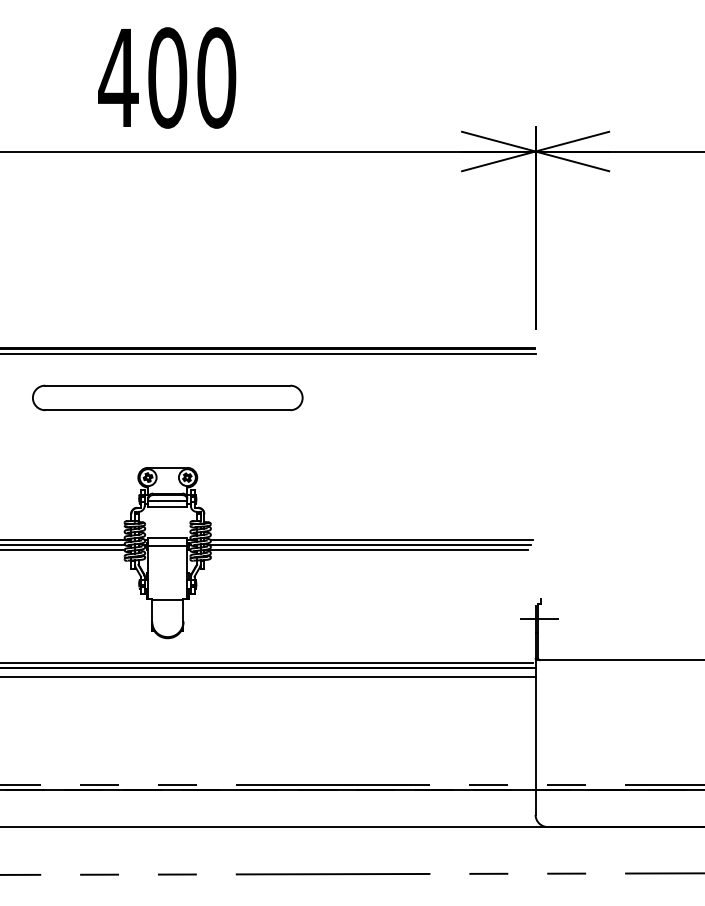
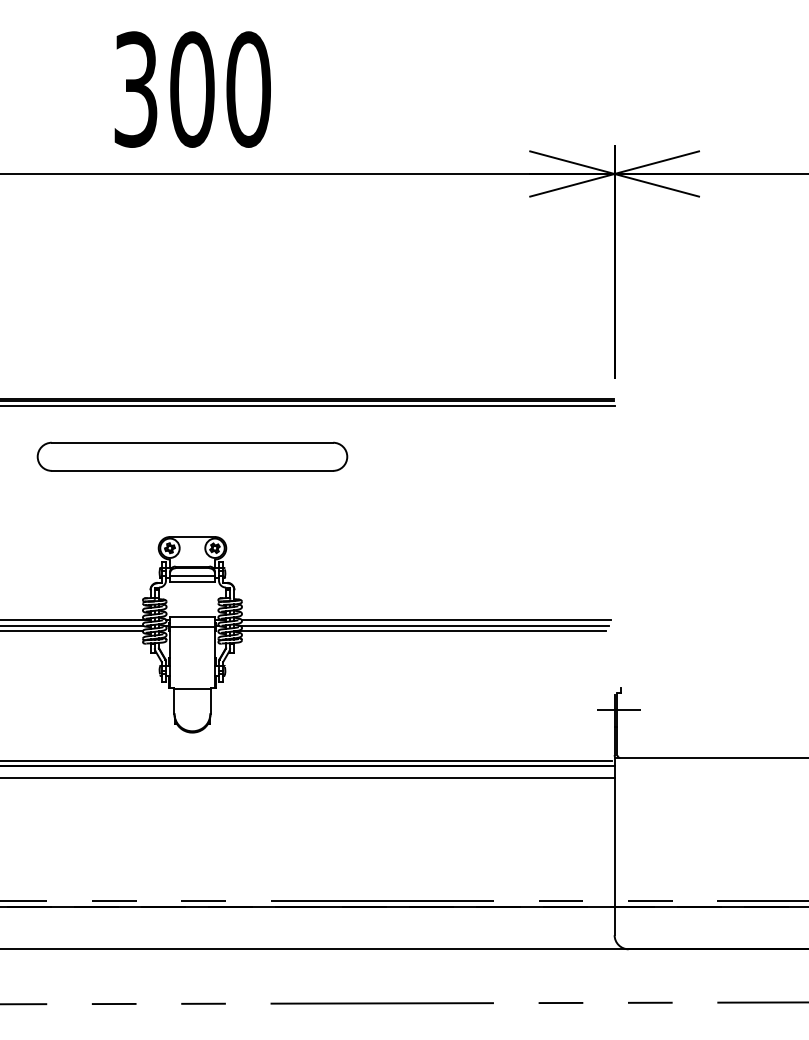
text: (118, 77) -> (135, 89), 400 -> 300

